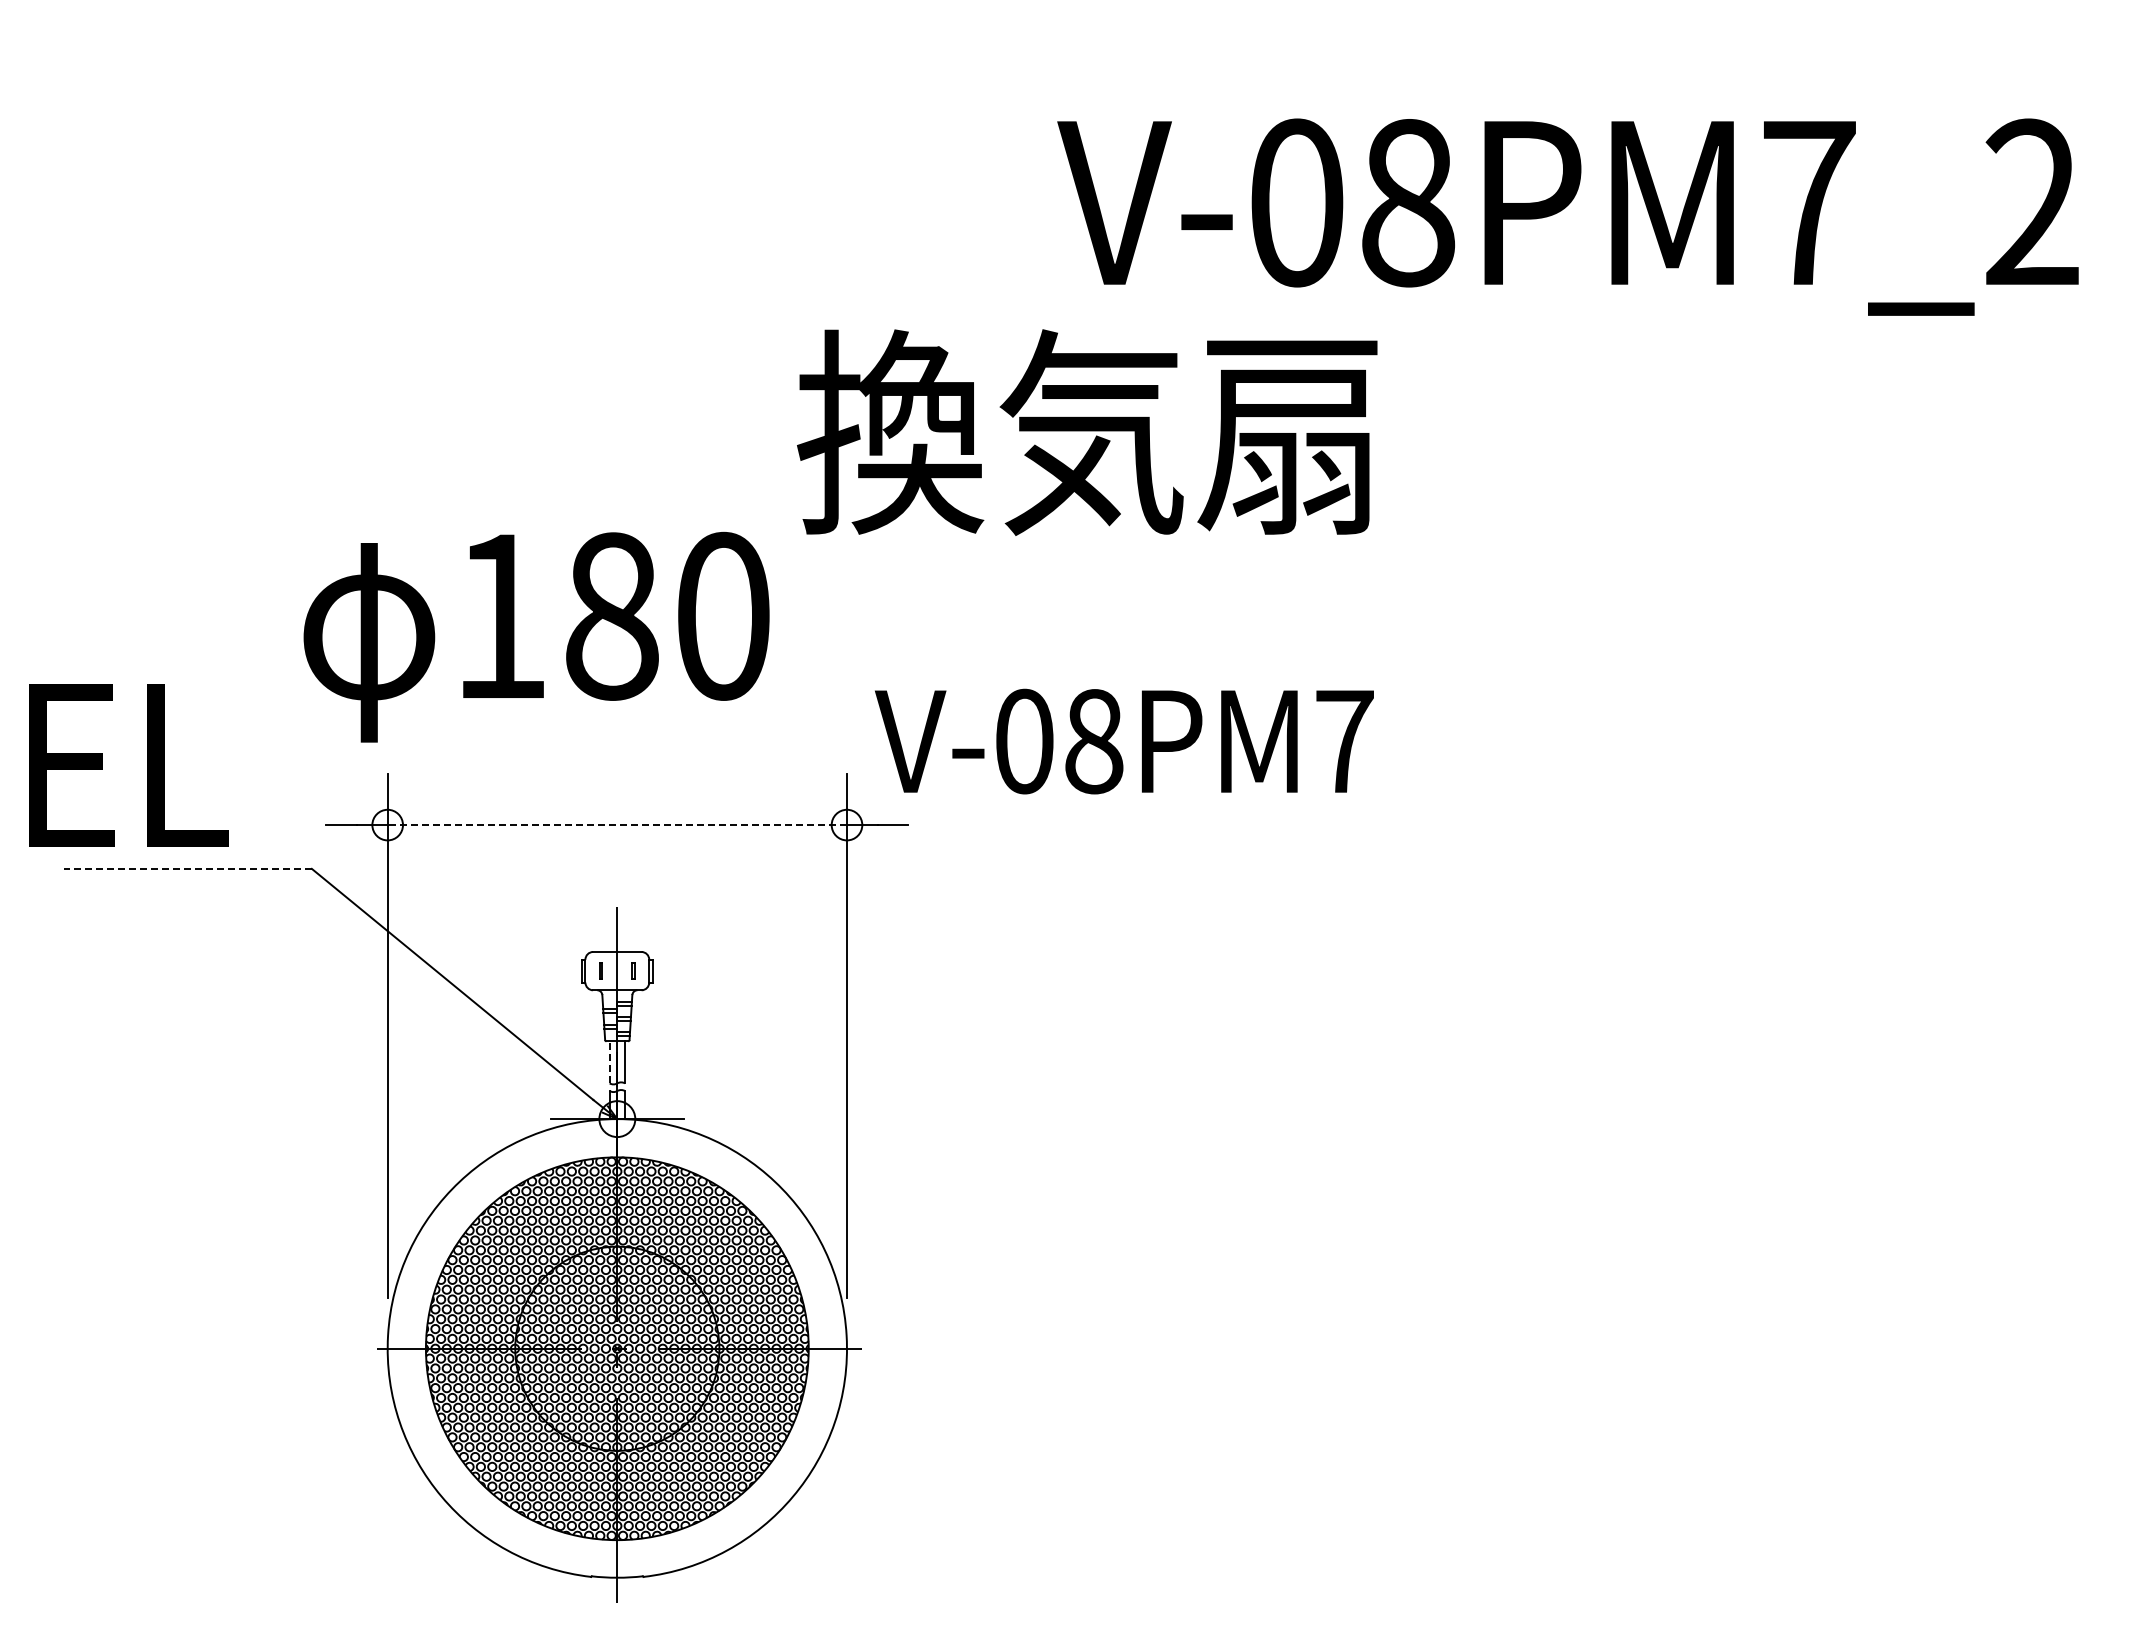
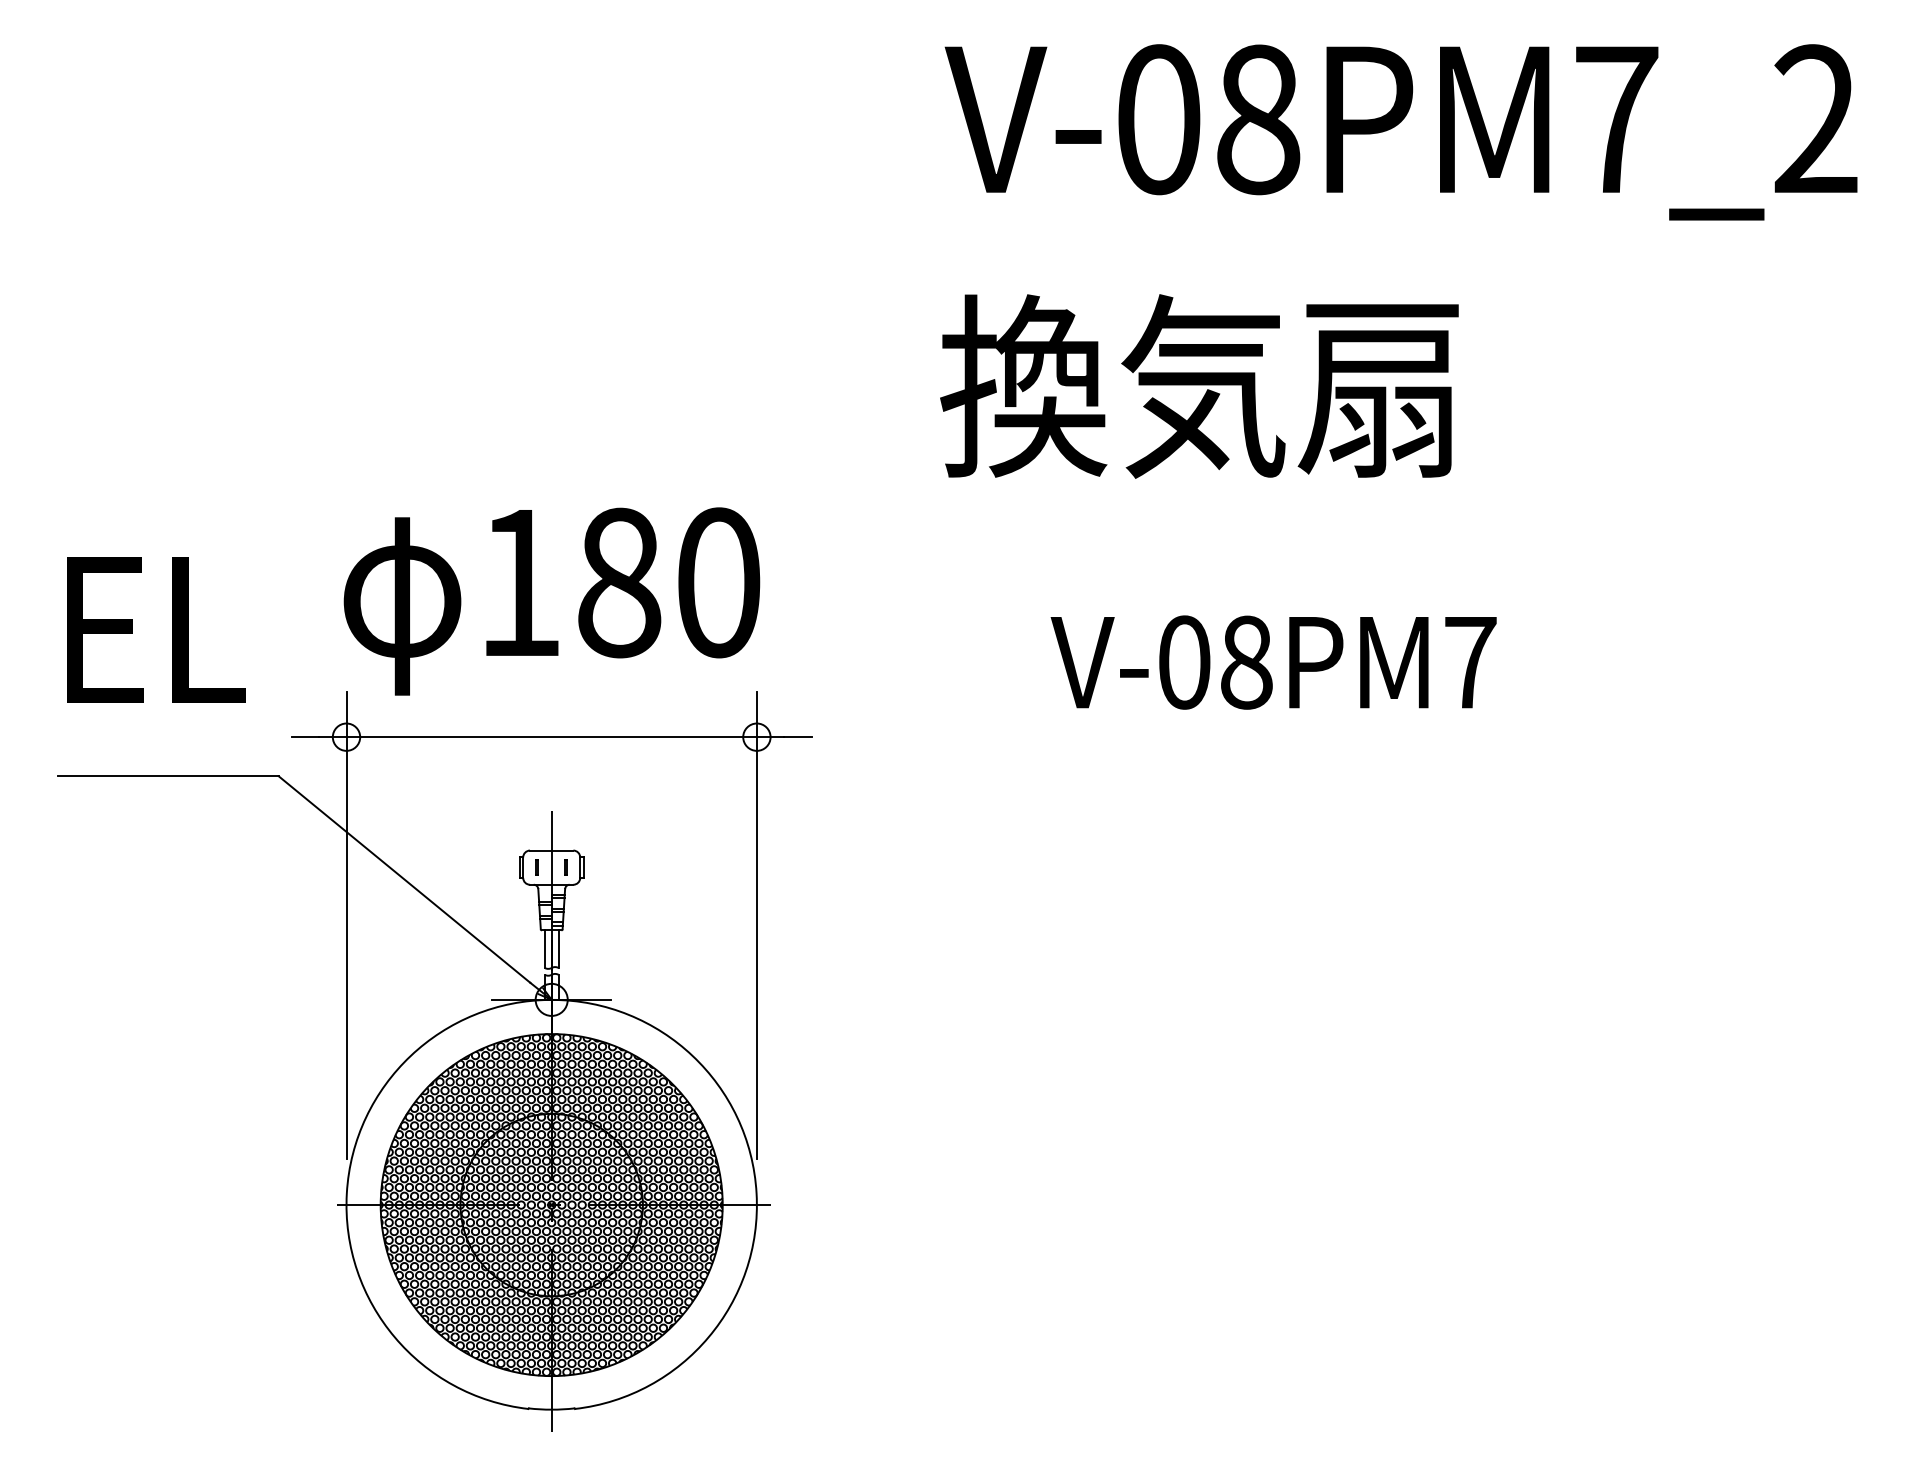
text: (1567, 216) -> (1400, 131), moved
text: (1087, 432) -> (1199, 386), moved
text: (536, 636) -> (551, 600), moved
text: (1124, 741) -> (1273, 662), moved
text: (128, 765) -> (156, 630), moved
line: (617, 825) -> (551, 737), dashed -> solid
line: (188, 868) -> (168, 775), dashed -> solid
line: (609, 1061) -> (544, 948), dashed -> solid

